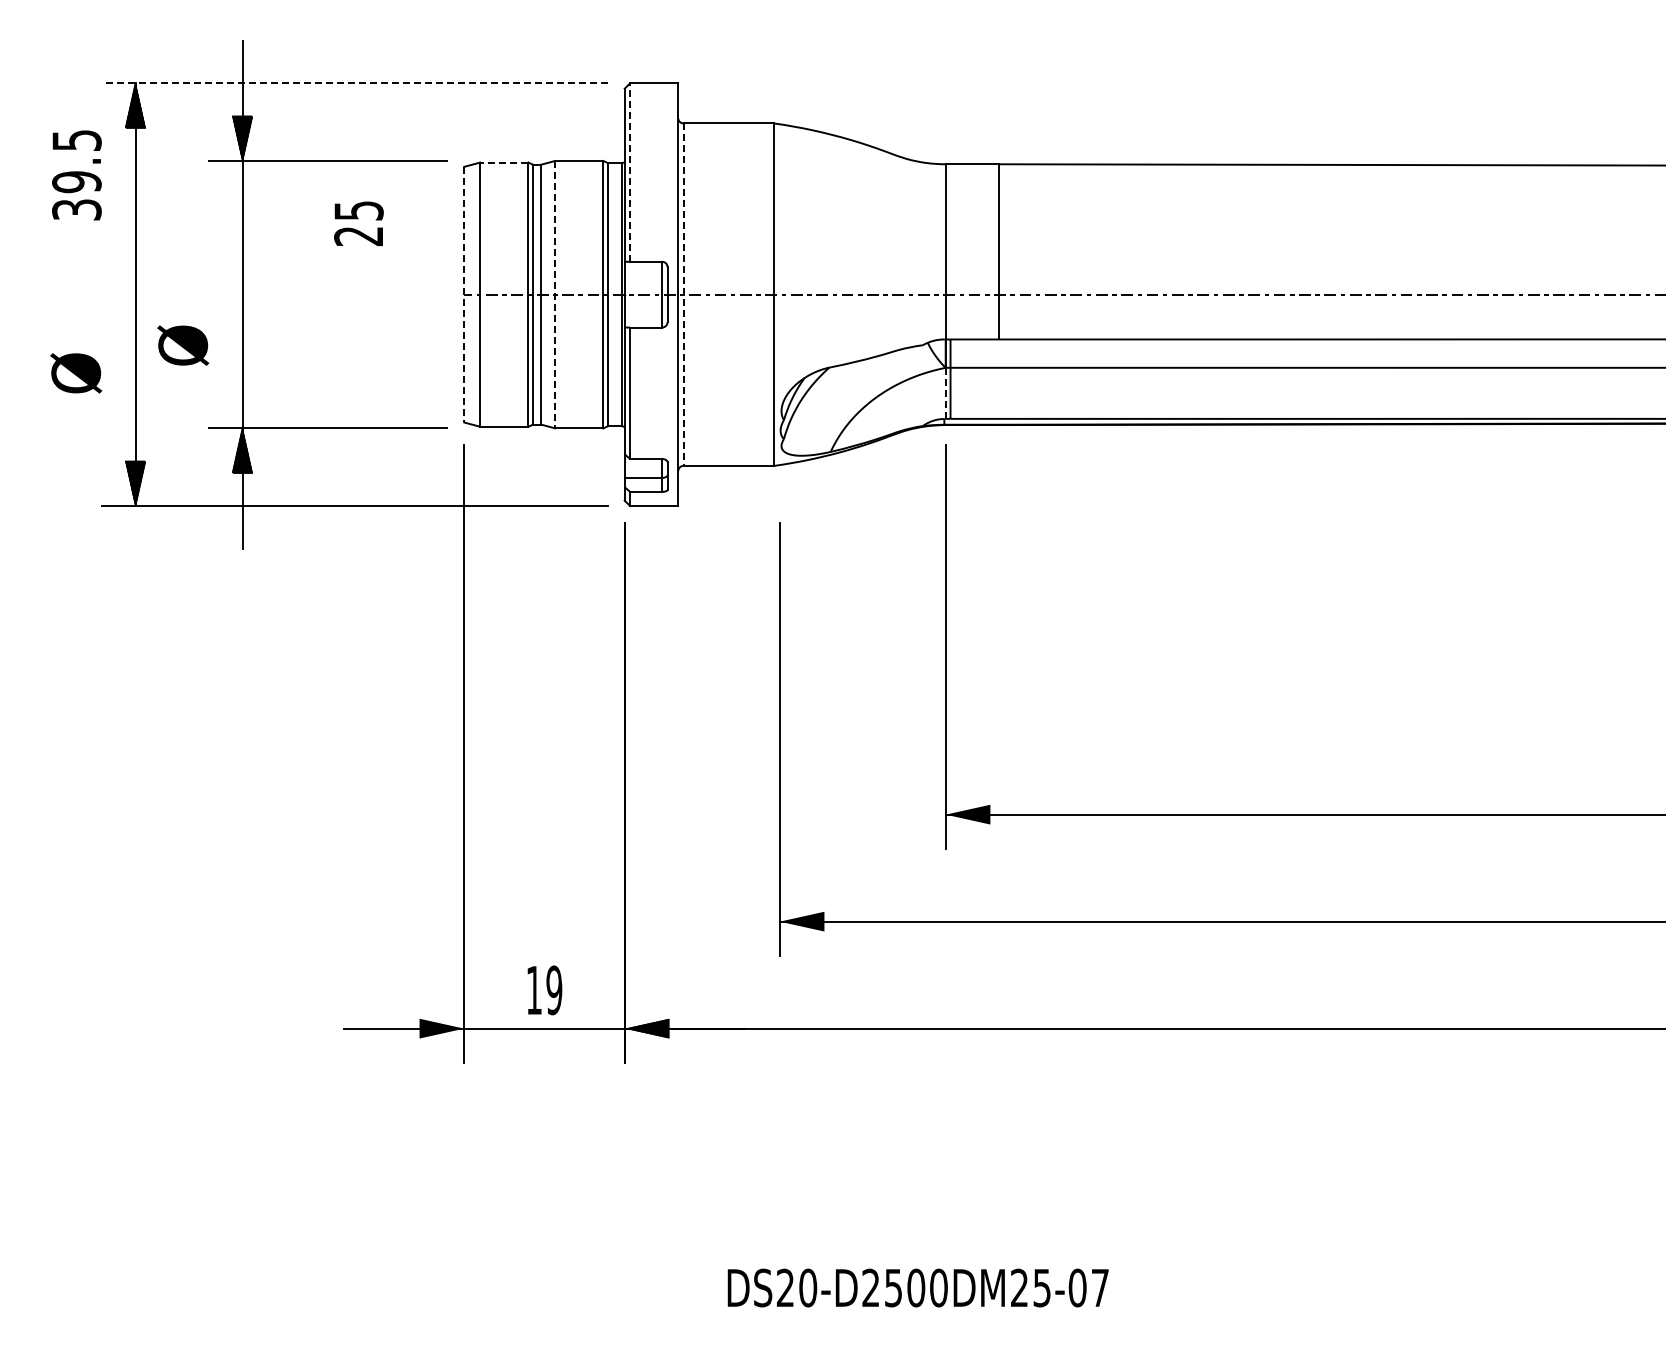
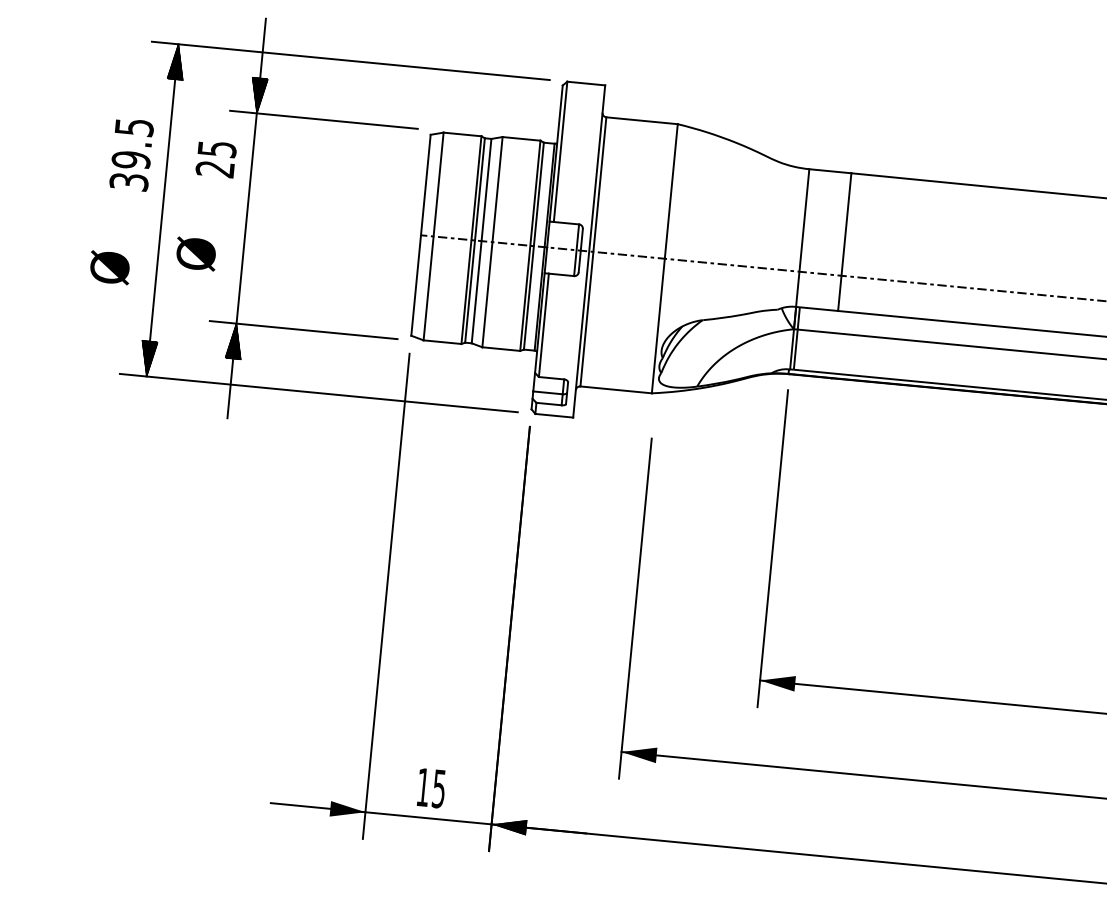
line: (354, 83) -> (350, 60), dashed -> solid
line: (503, 162) -> (461, 134), dashed -> solid
line: (630, 172) -> (560, 151), dashed -> solid
text: (76, 175) -> (131, 154), moved
text: (358, 223) -> (215, 159), moved
line: (464, 294) -> (421, 235), dashed -> solid
line: (555, 294) -> (492, 242), dashed -> solid
line: (683, 295) -> (593, 252), dashed -> solid
line: (945, 393) -> (791, 349), dashed -> solid
text: (554, 990) -> (439, 789), 19 -> 15

